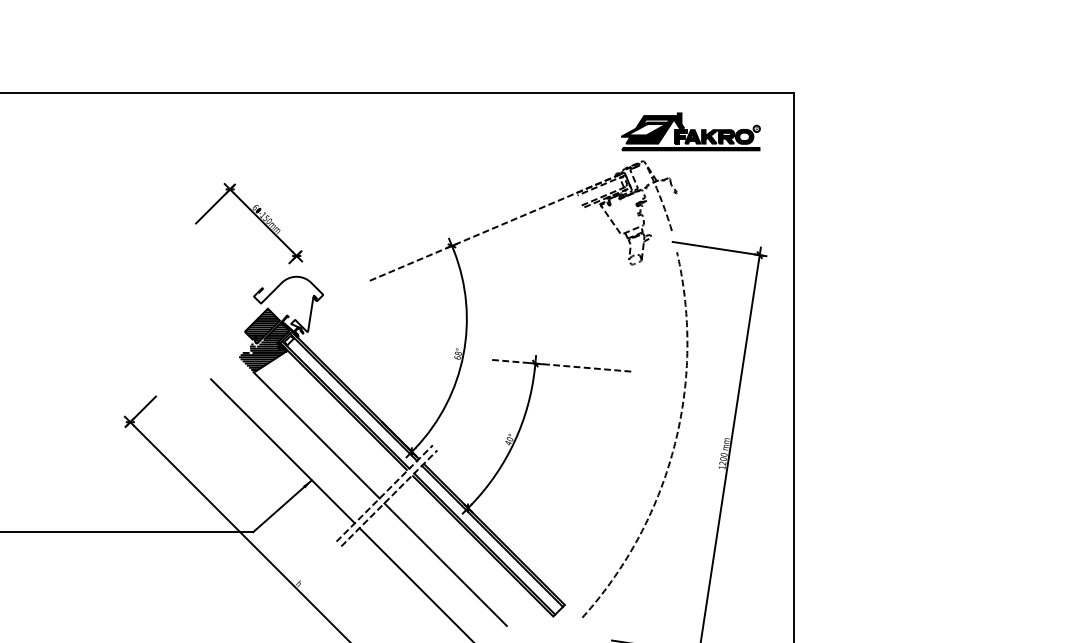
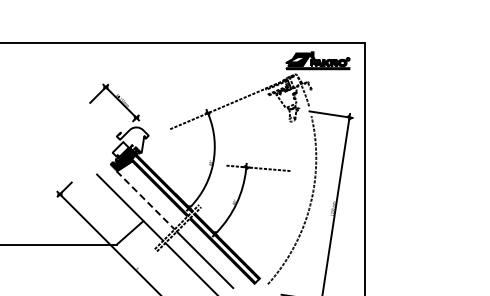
hatch: (261, 324) -> (120, 149), removed
line: (318, 435) -> (146, 200), solid -> dashed

